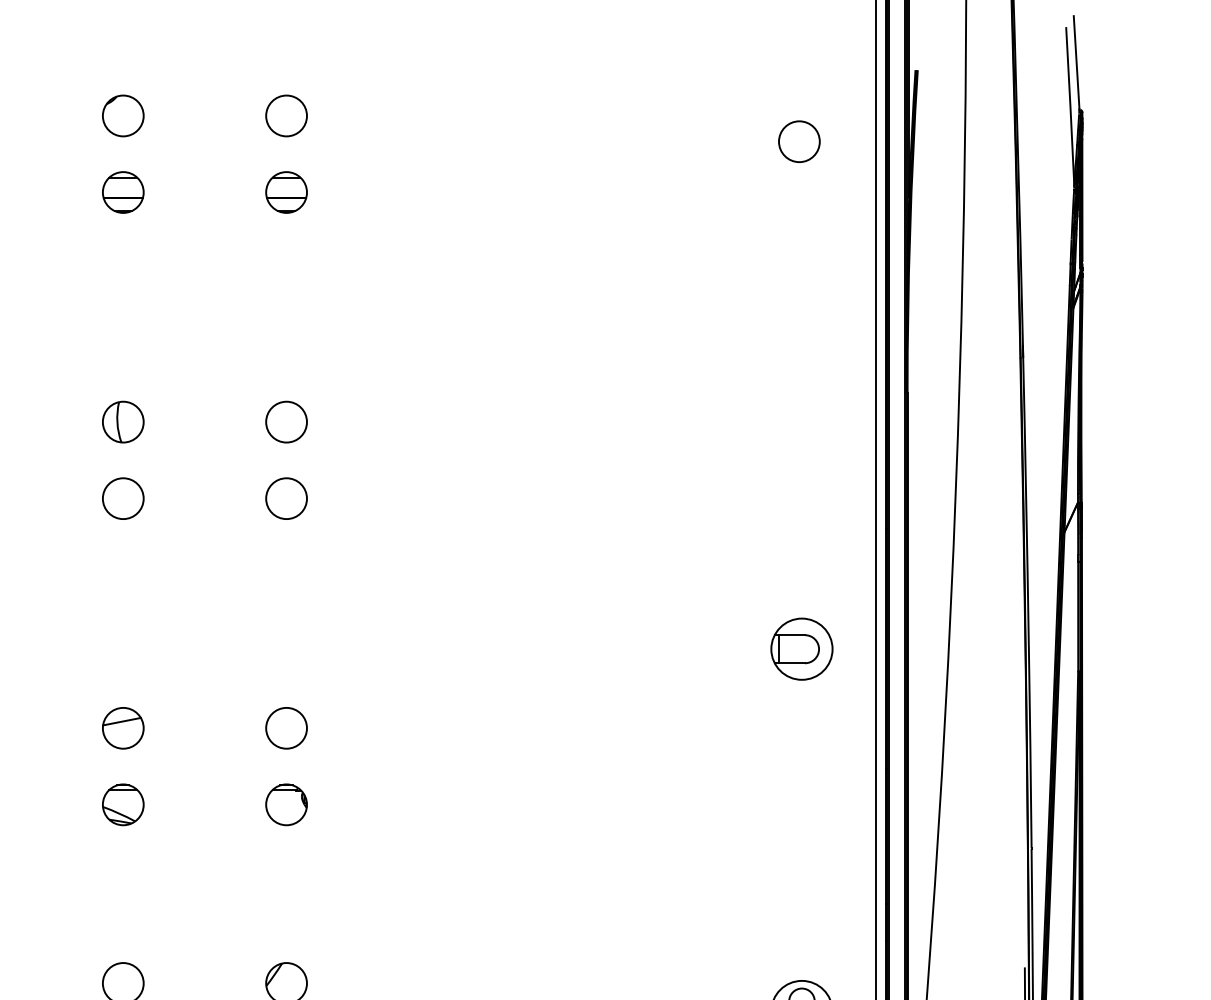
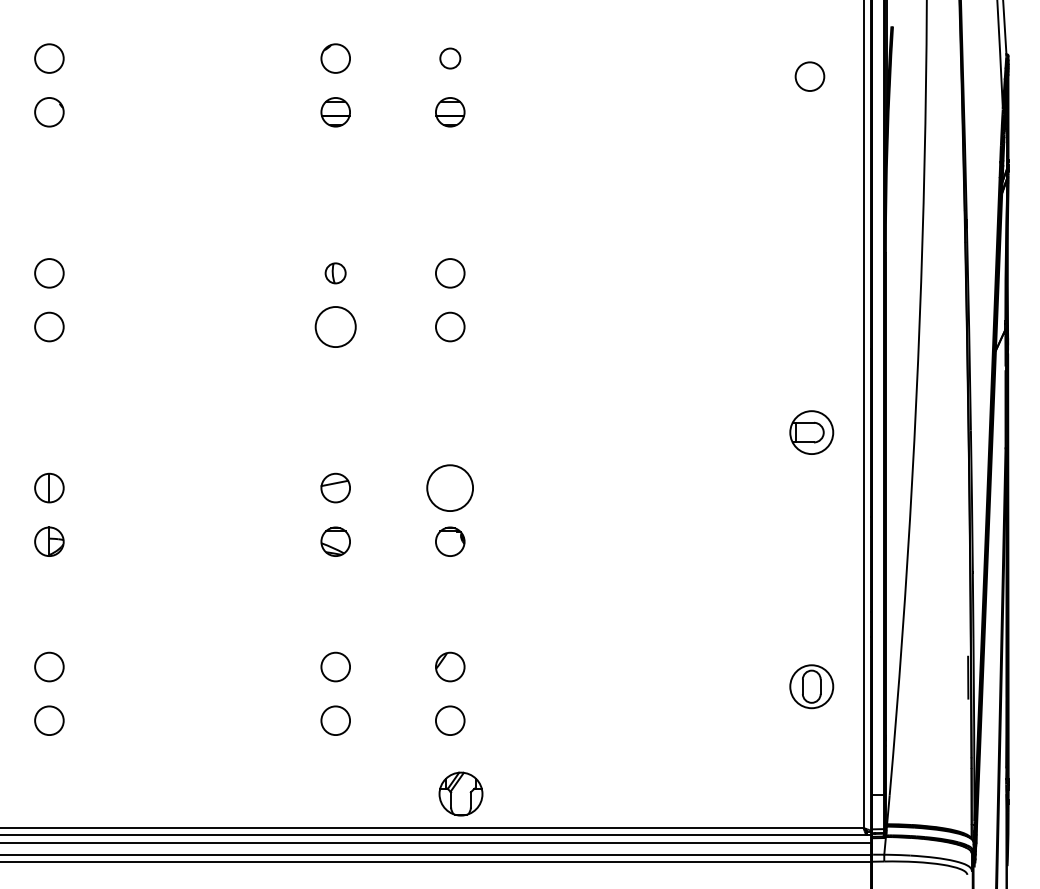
circle: (286, 115) -> (450, 58), size x0.7
part: (122, 422) -> (335, 273), size x0.7
circle: (122, 497) -> (335, 326), size x1.4
circle: (286, 727) -> (450, 487), size x1.6

